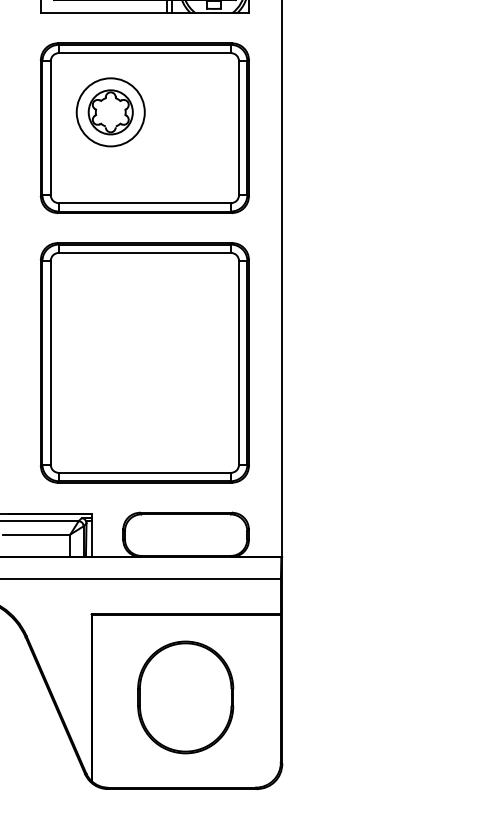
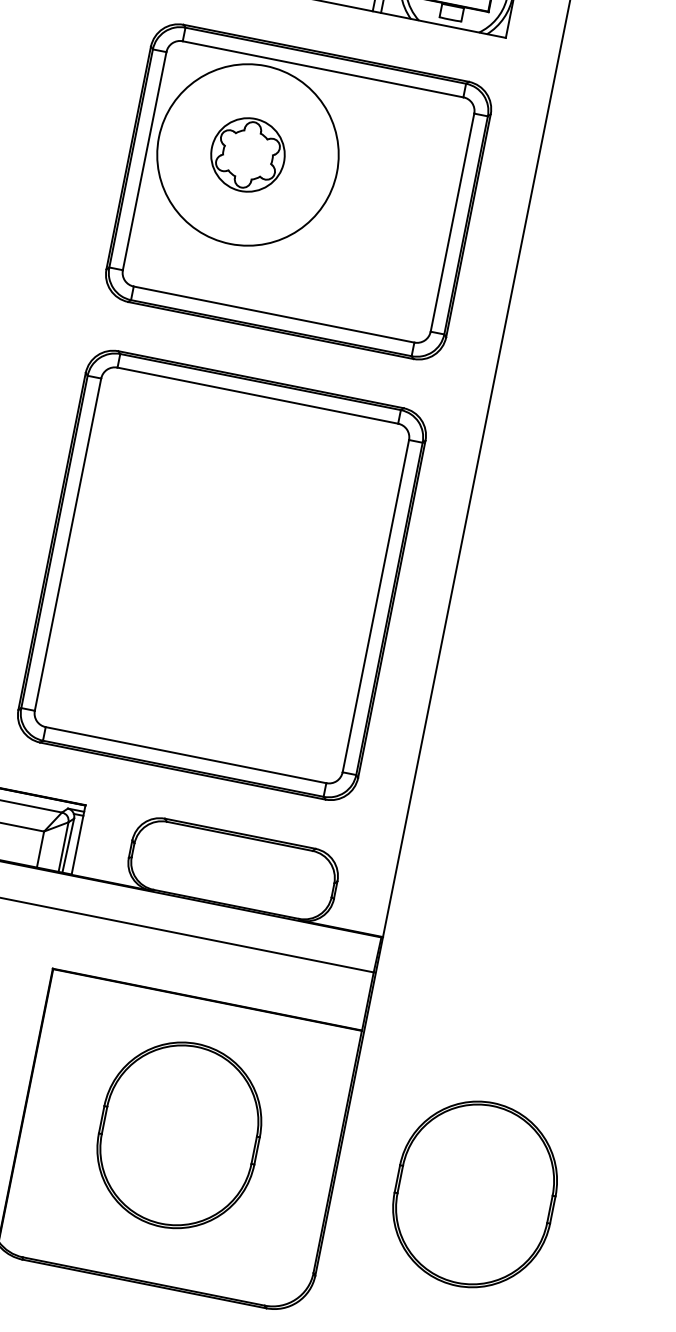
circle: (110, 112) -> (247, 155), size x1.6
part: (366, 697) -> (474, 1194), added

